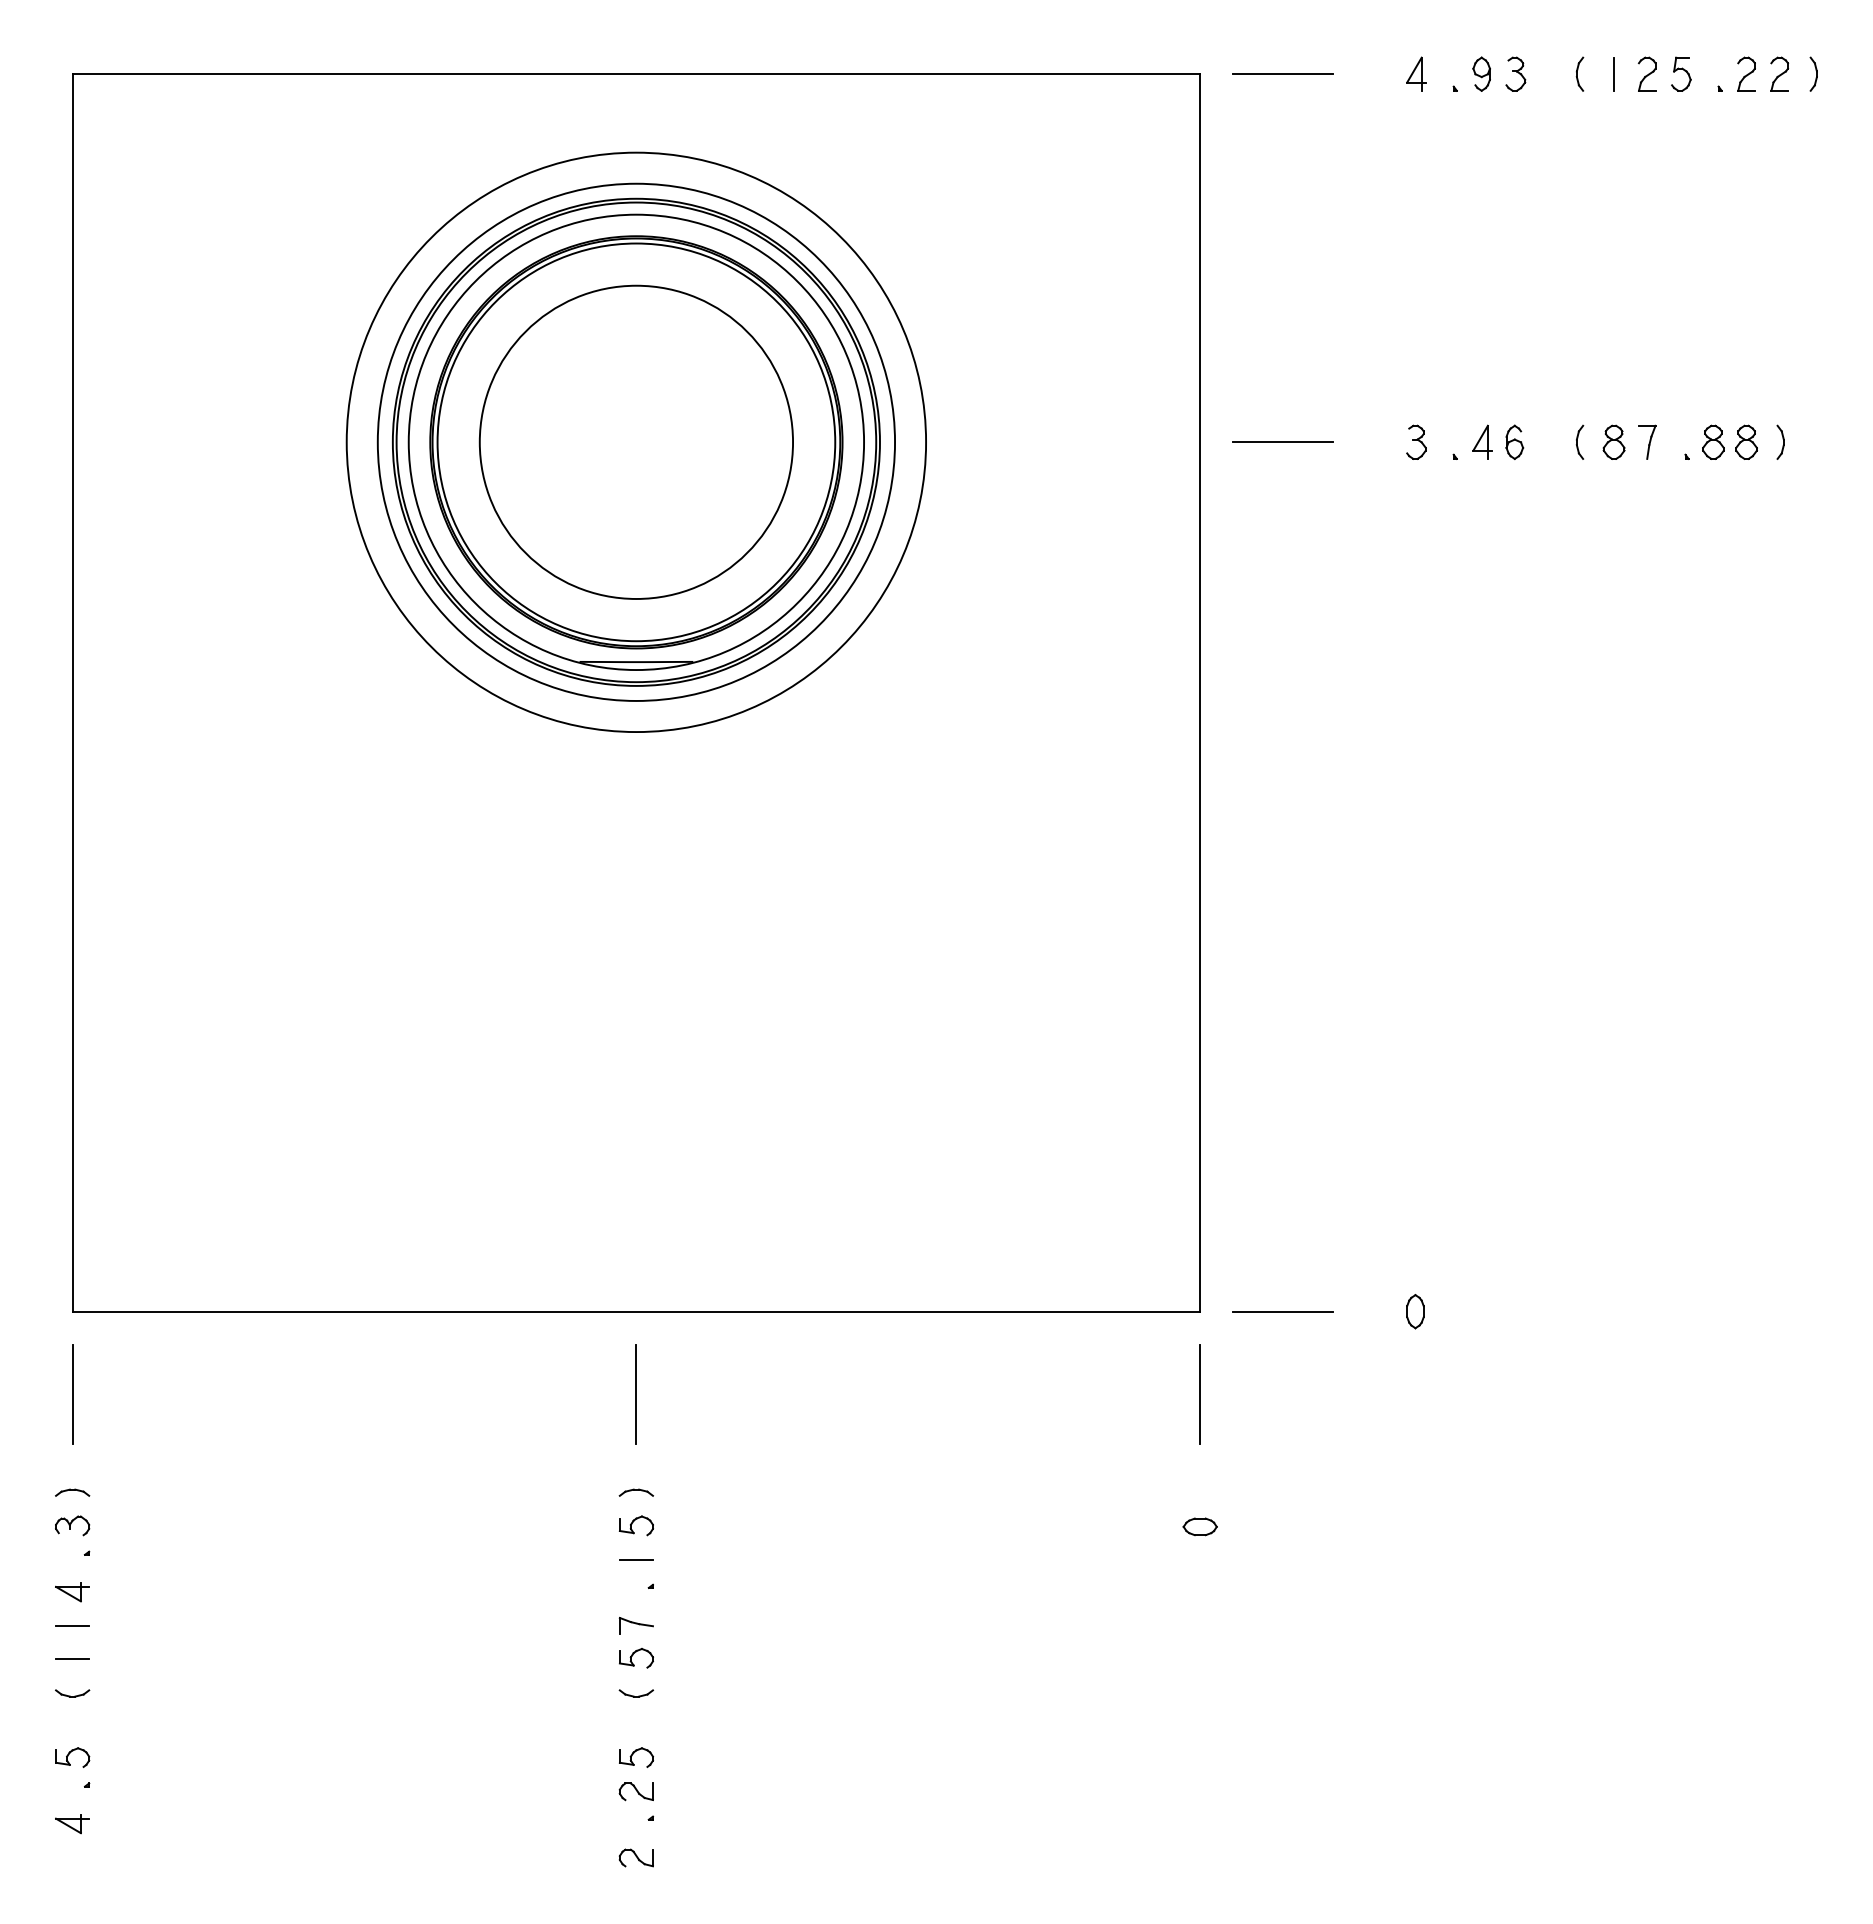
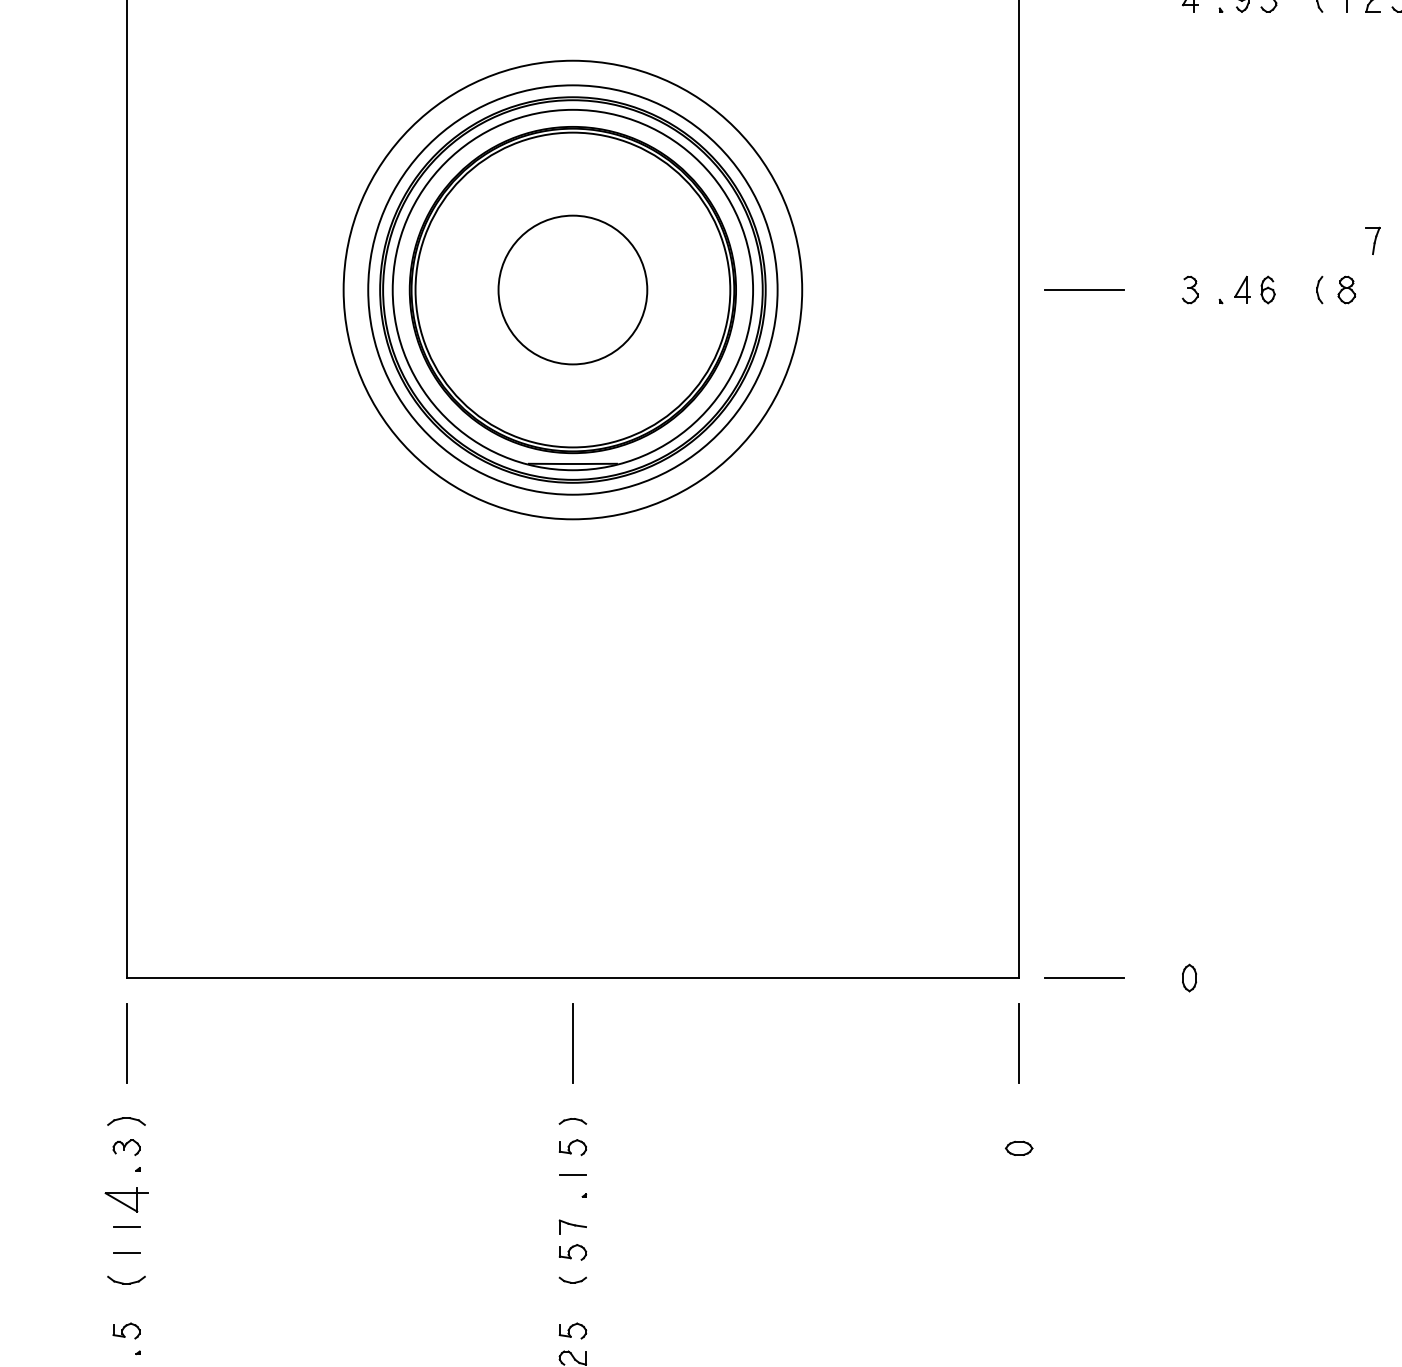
circle: (636, 441) -> (572, 289), size x0.6
part: (1647, 441) -> (1373, 240), moved
part: (72, 1492) -> (126, 1121), size x1.4
part: (72, 1592) -> (126, 1200), size x1.6
part: (72, 1693) -> (126, 1280), size x1.4

